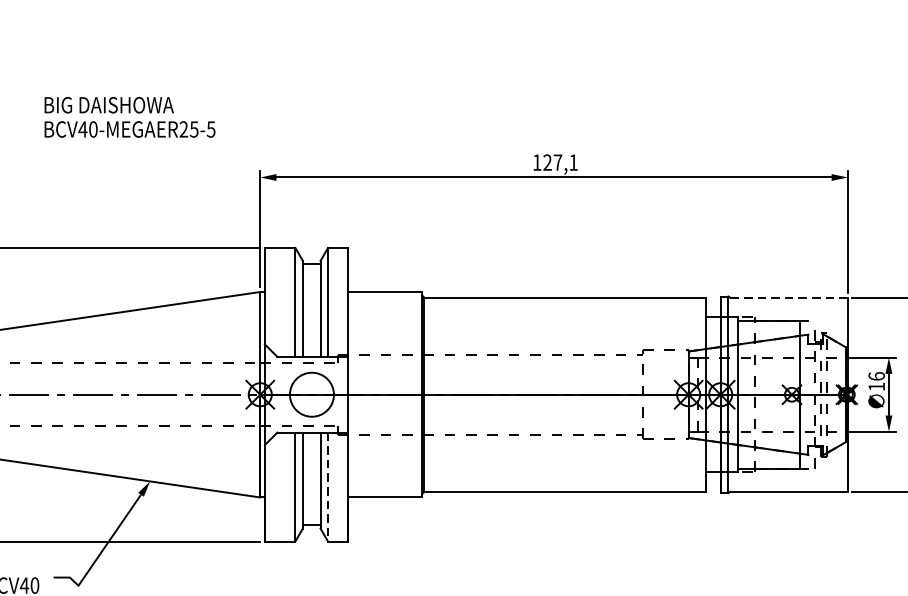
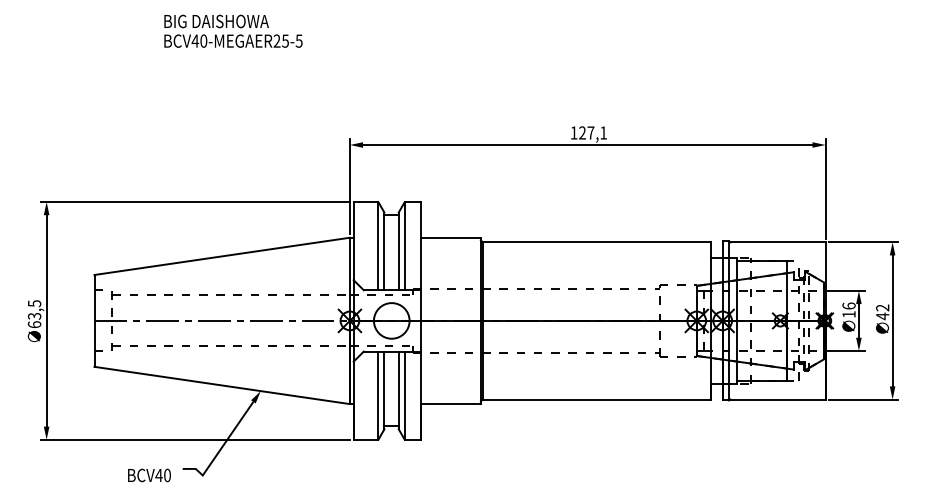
text: (130, 116) -> (233, 30), moved
line: (789, 297) -> (778, 242), dashed -> solid
line: (327, 488) -> (404, 396), dashed -> solid

